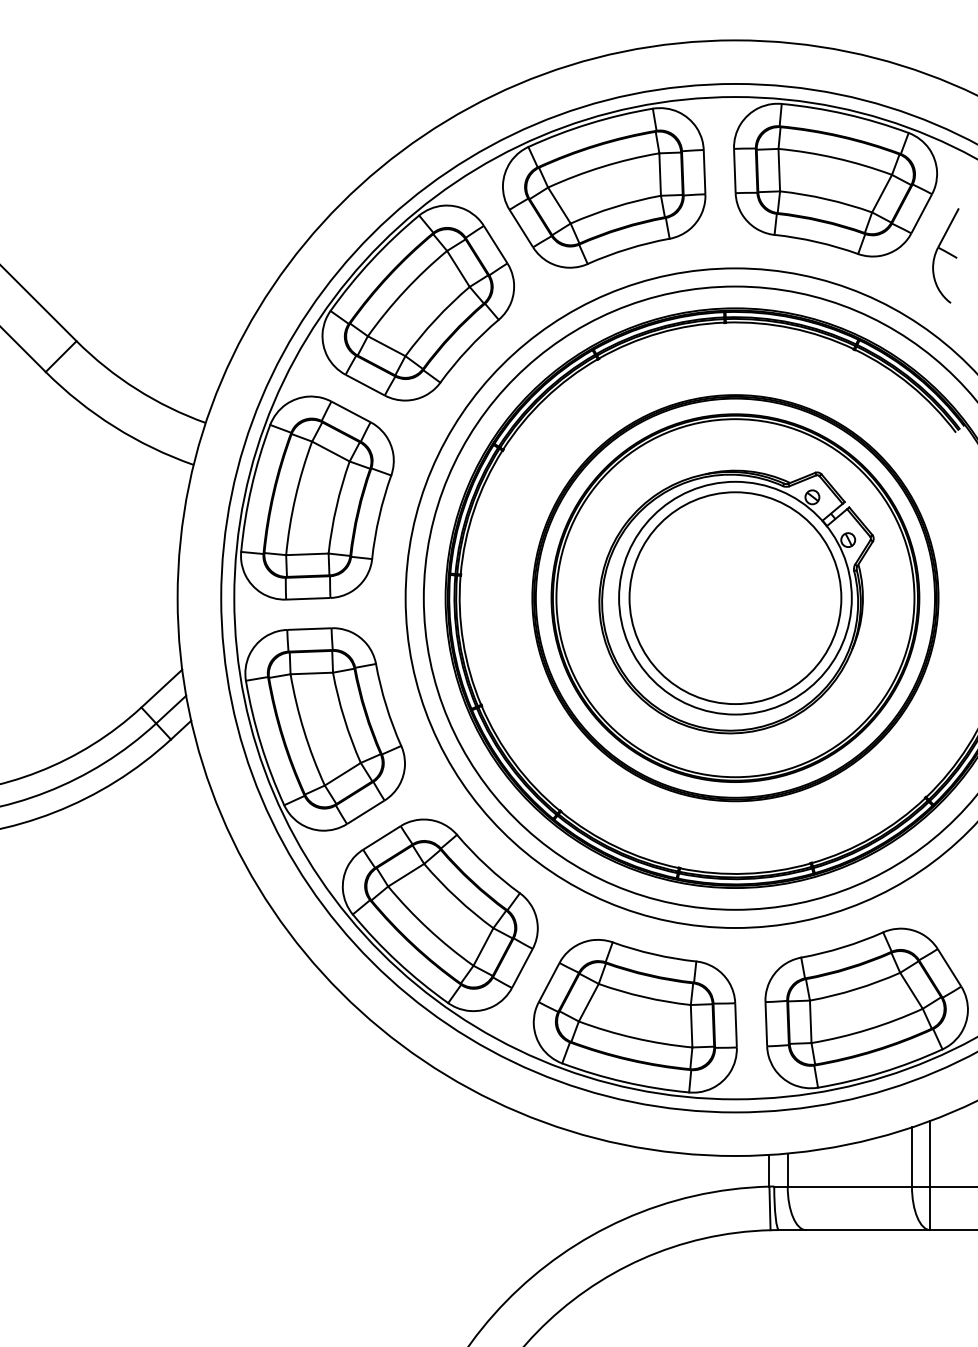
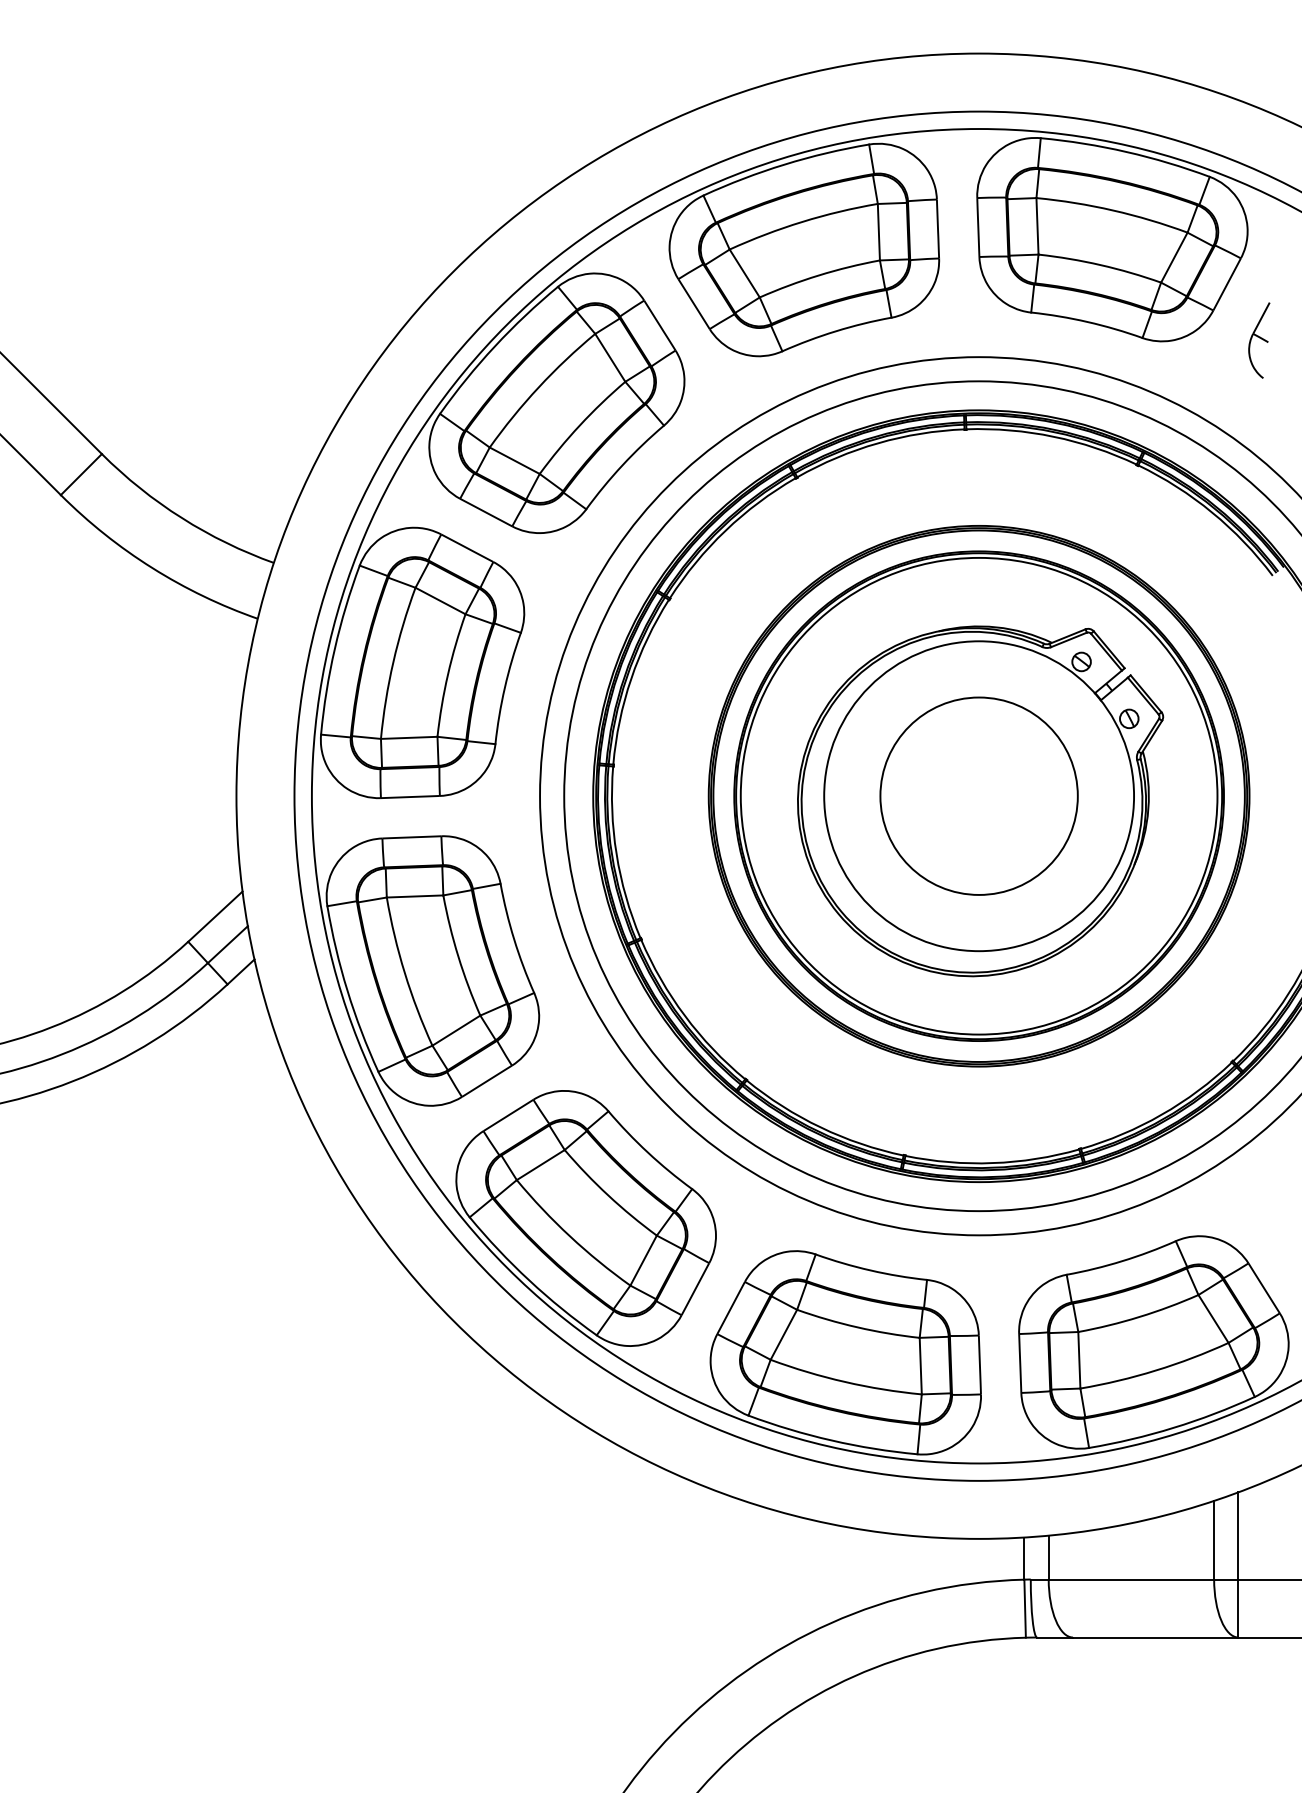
part: (945, 255) -> (1258, 339), size x0.6
circle: (735, 598) -> (979, 796), size x0.7

